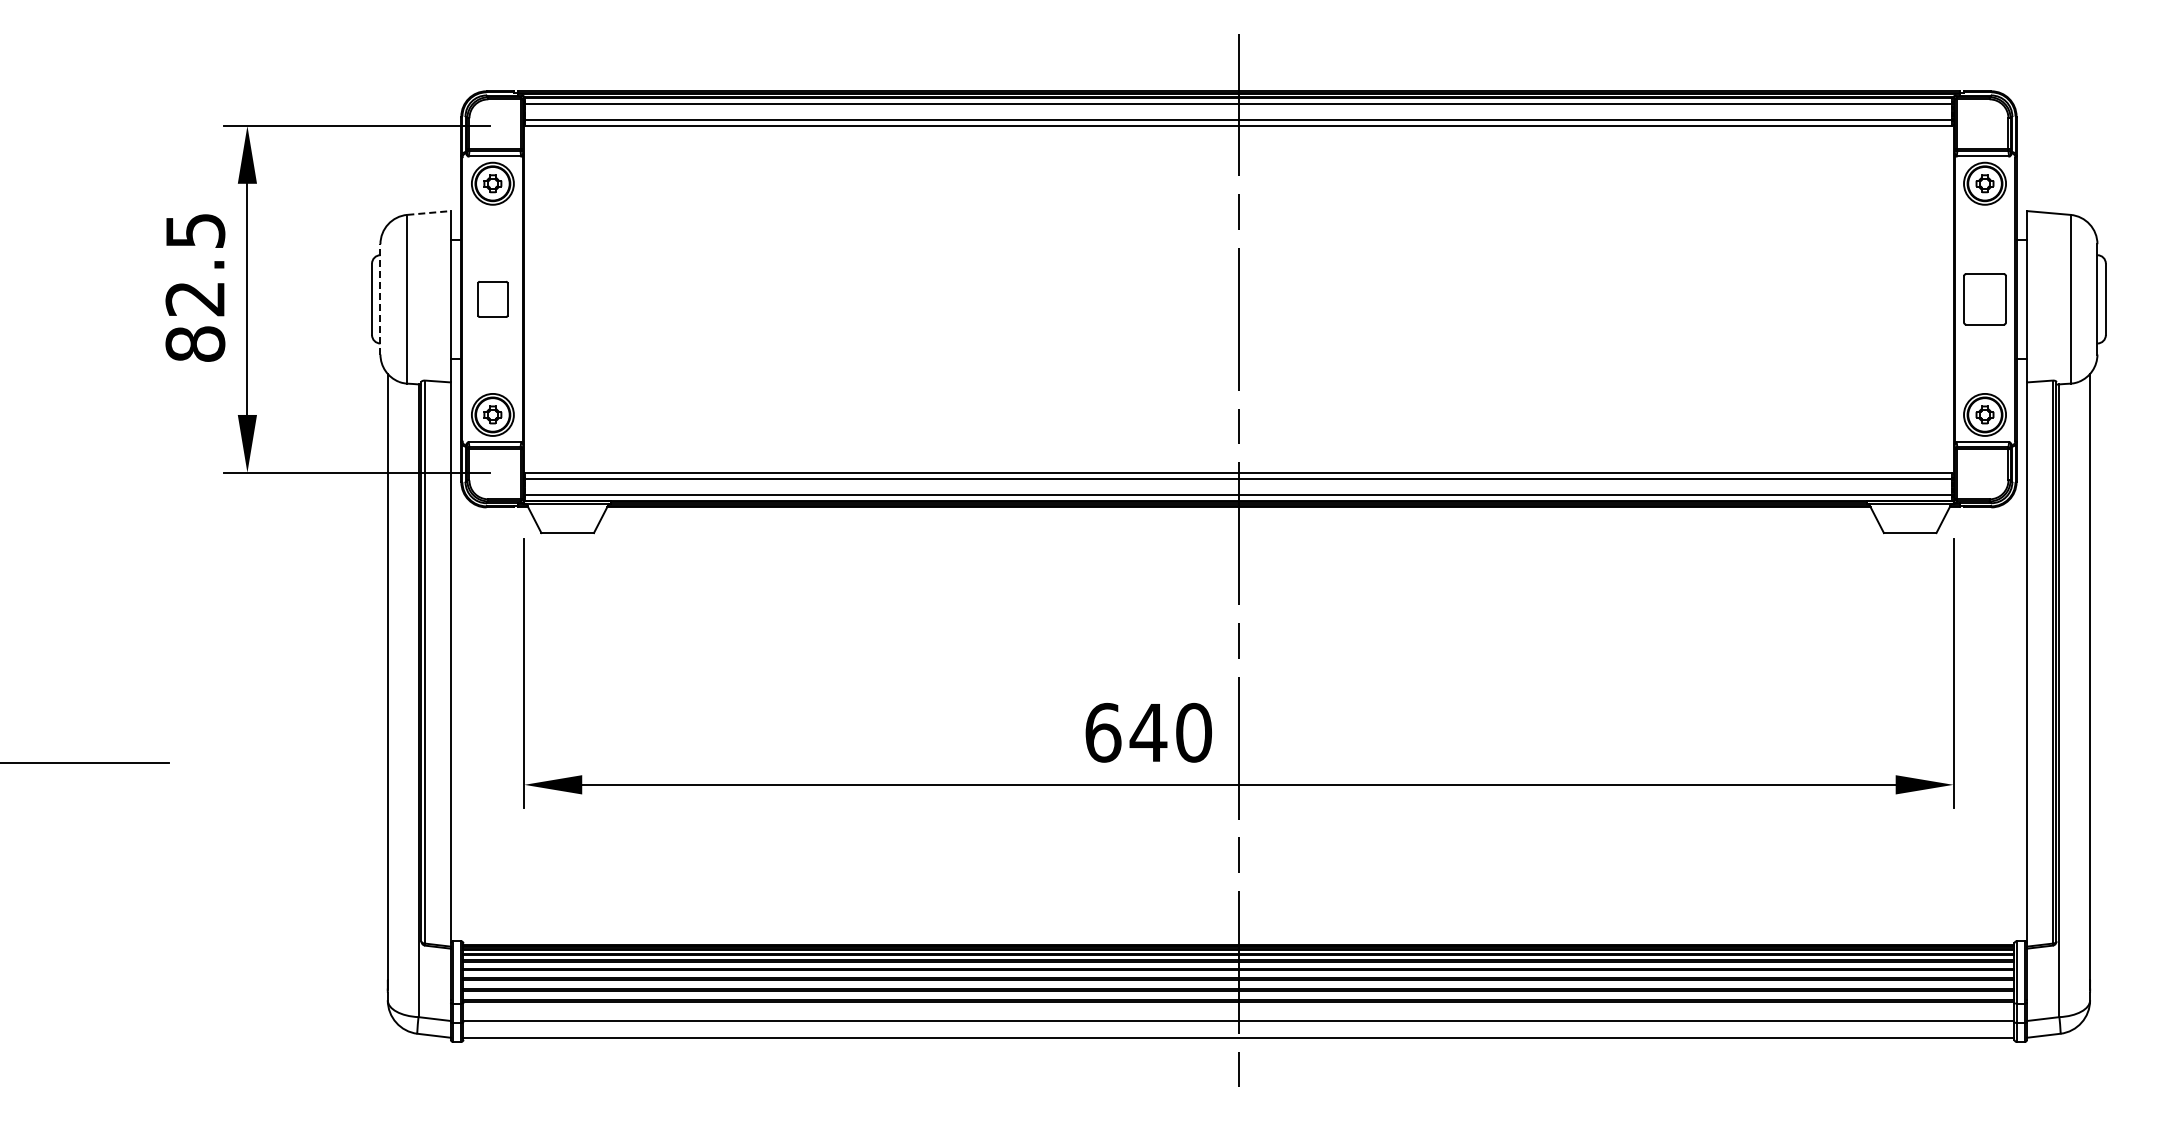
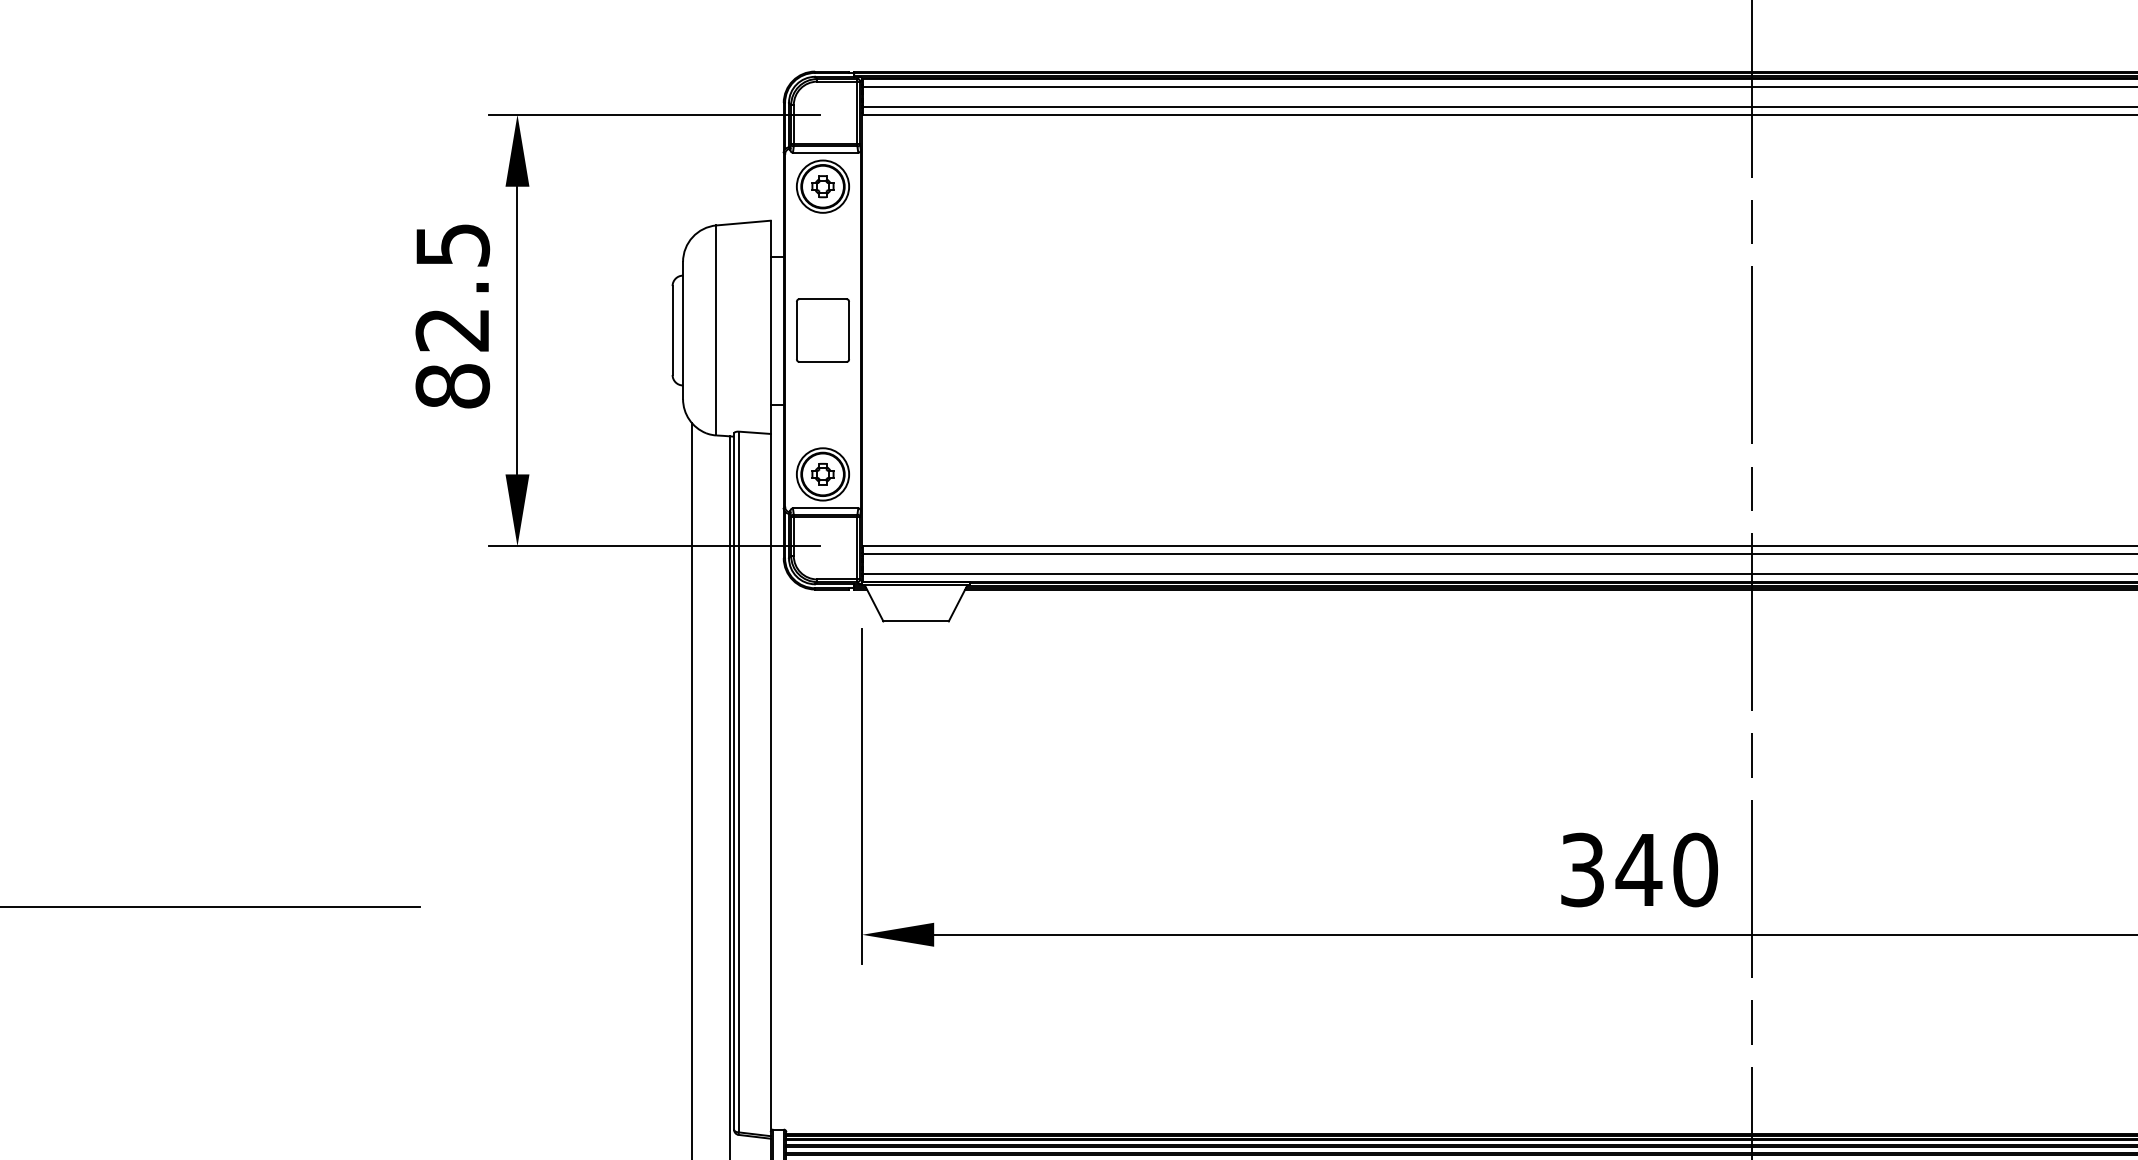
line: (429, 213) -> (744, 223), dashed -> solid
line: (380, 298) -> (683, 329), dashed -> solid
part: (492, 299) -> (822, 330), size x1.43
text: (1103, 732) -> (1582, 869), 640 -> 340

